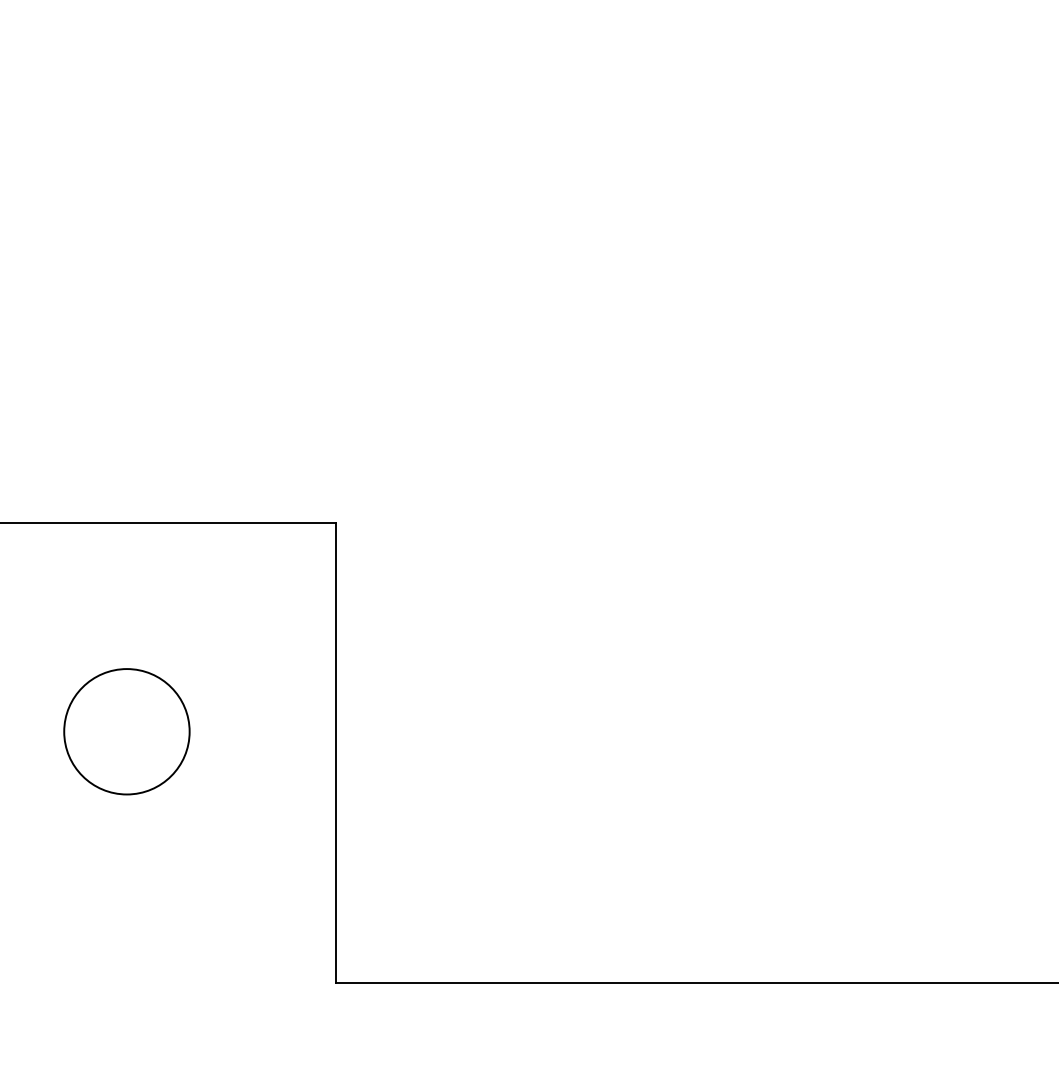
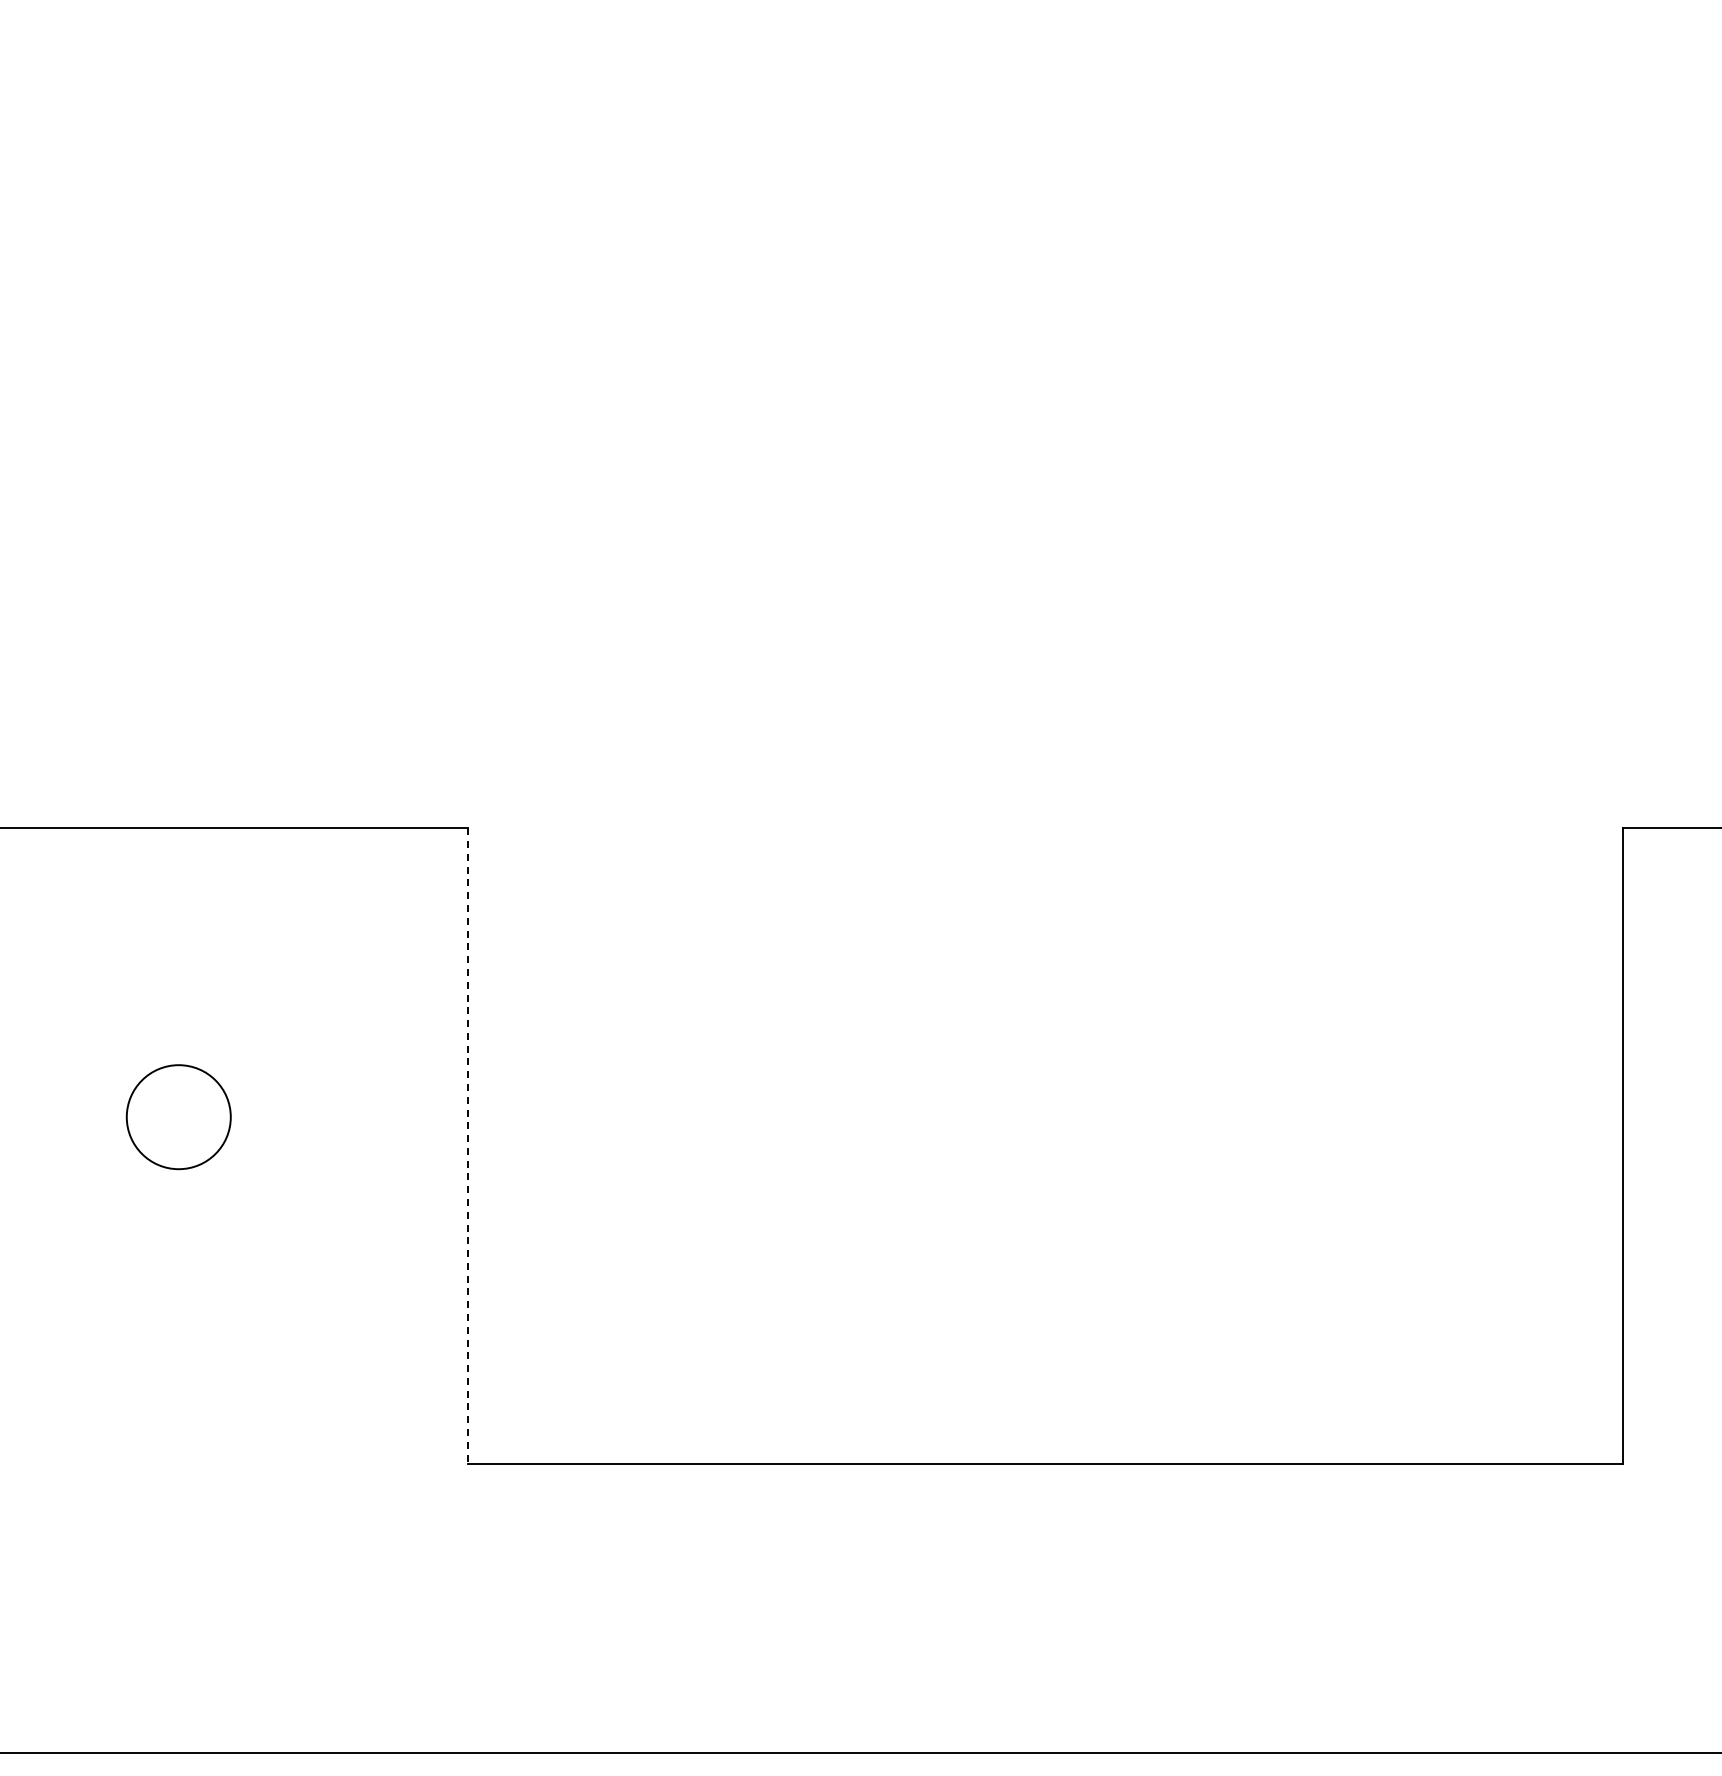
circle: (126, 731) -> (178, 1116), size x0.6
line: (335, 752) -> (467, 1146), solid -> dashed

